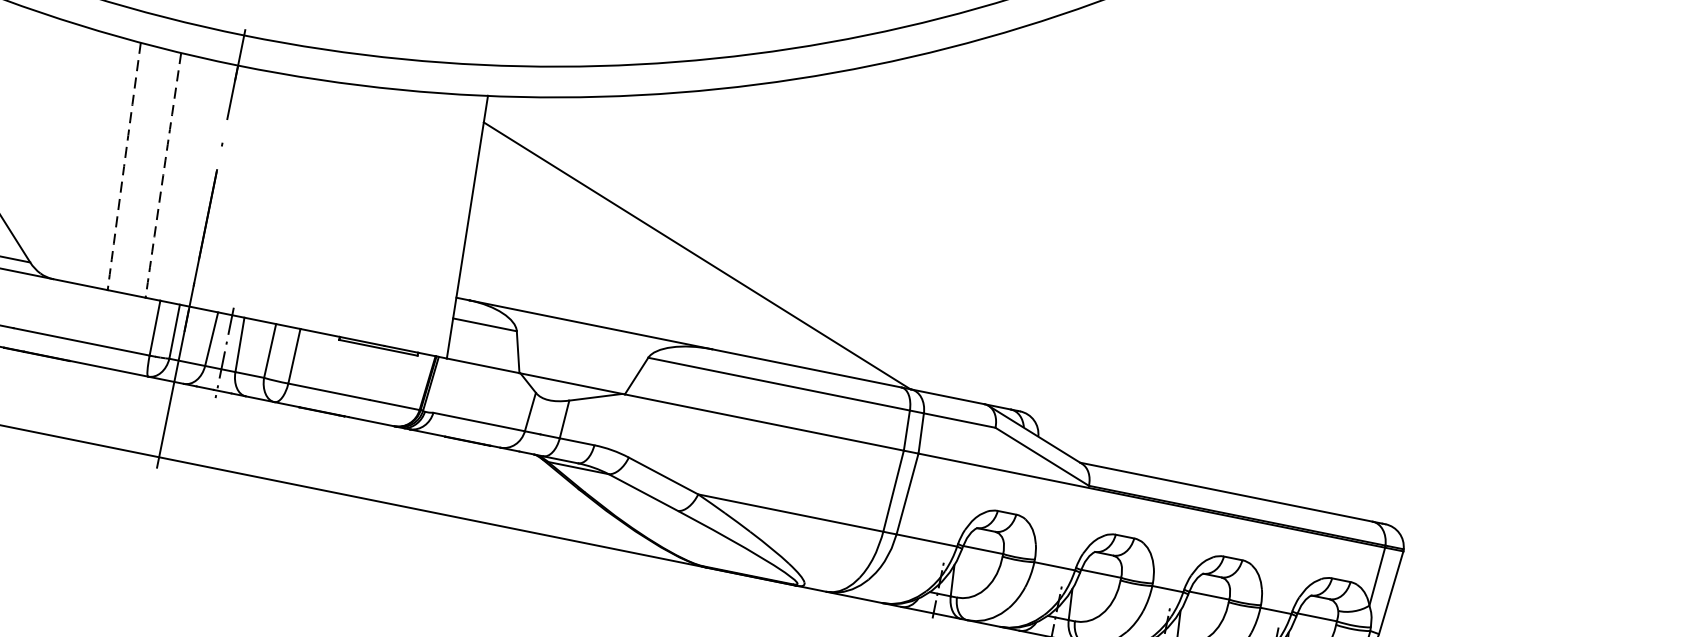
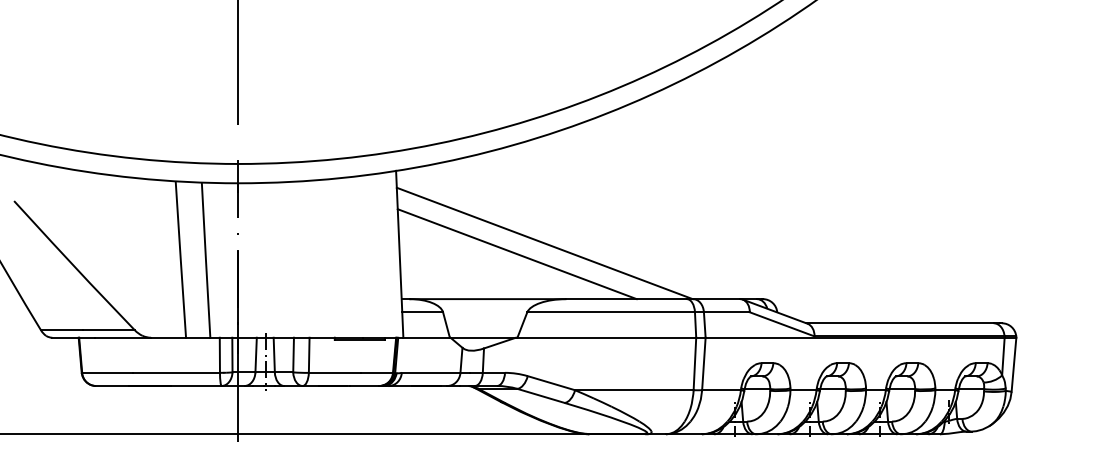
arc: (123, 166) -> (180, 259), dashed -> solid
arc: (163, 176) -> (206, 260), dashed -> solid
line: (649, 264) -> (516, 254), added

